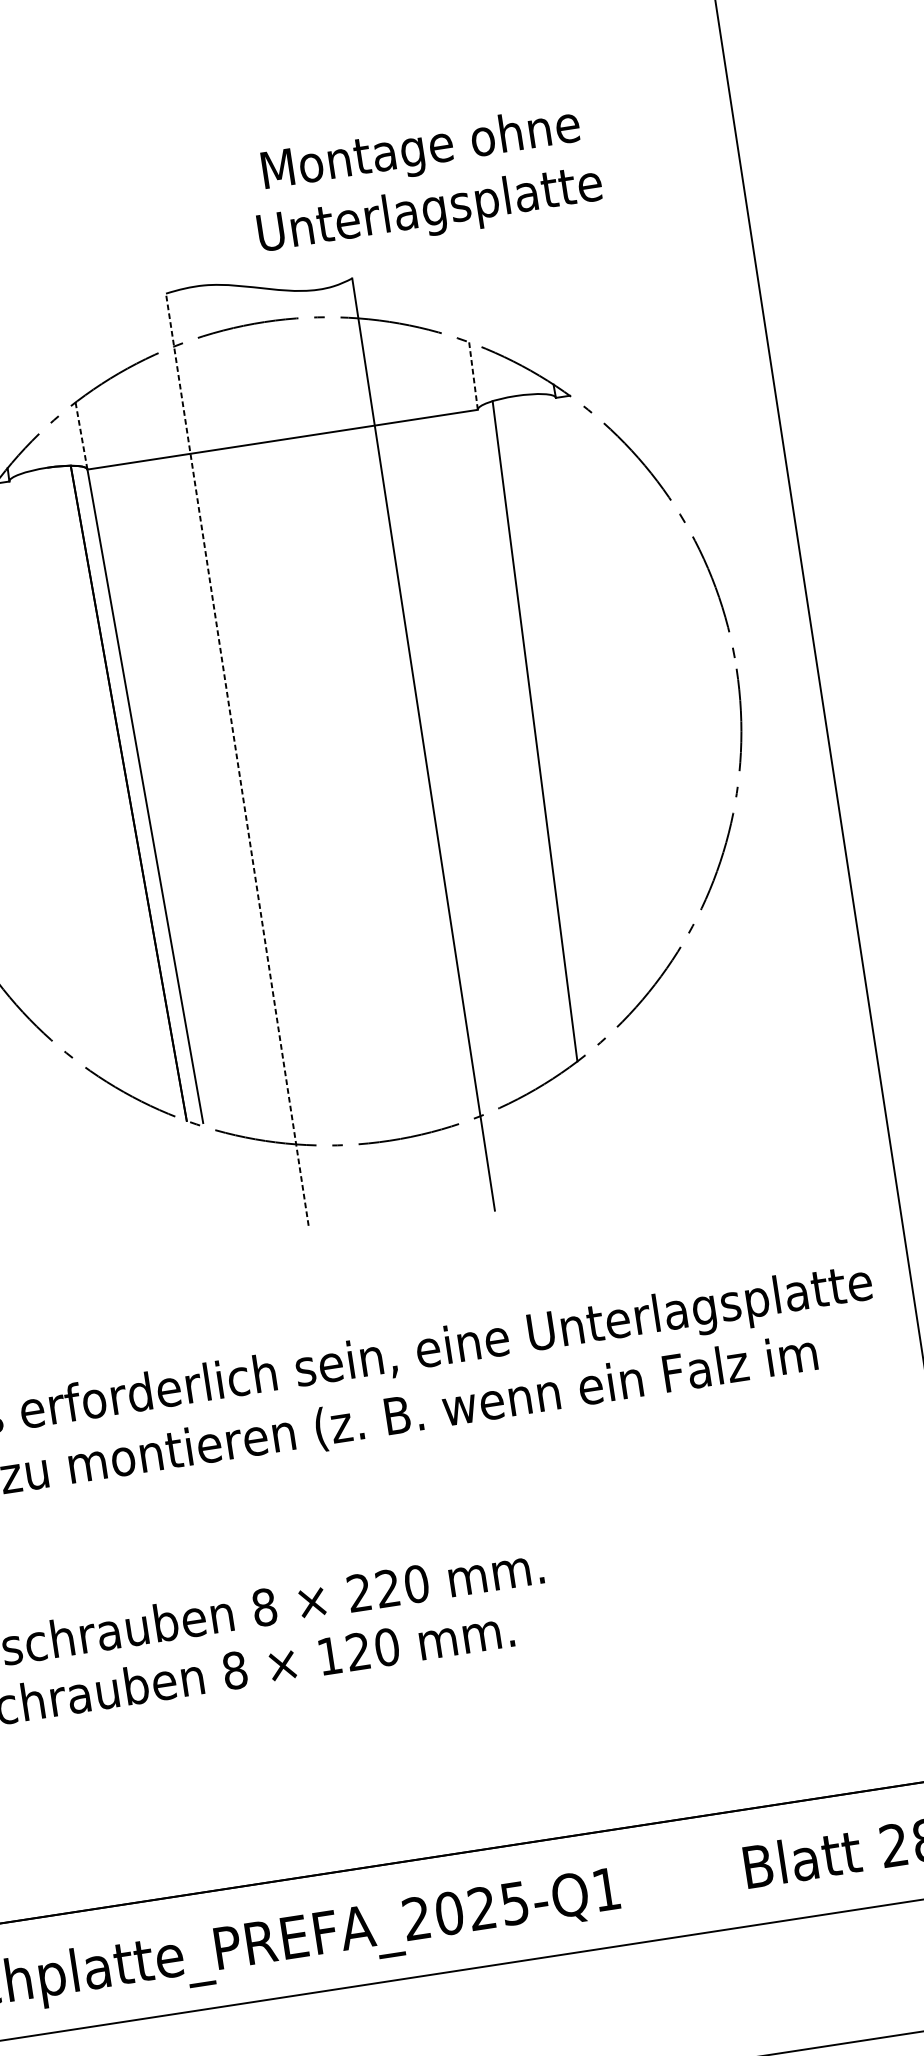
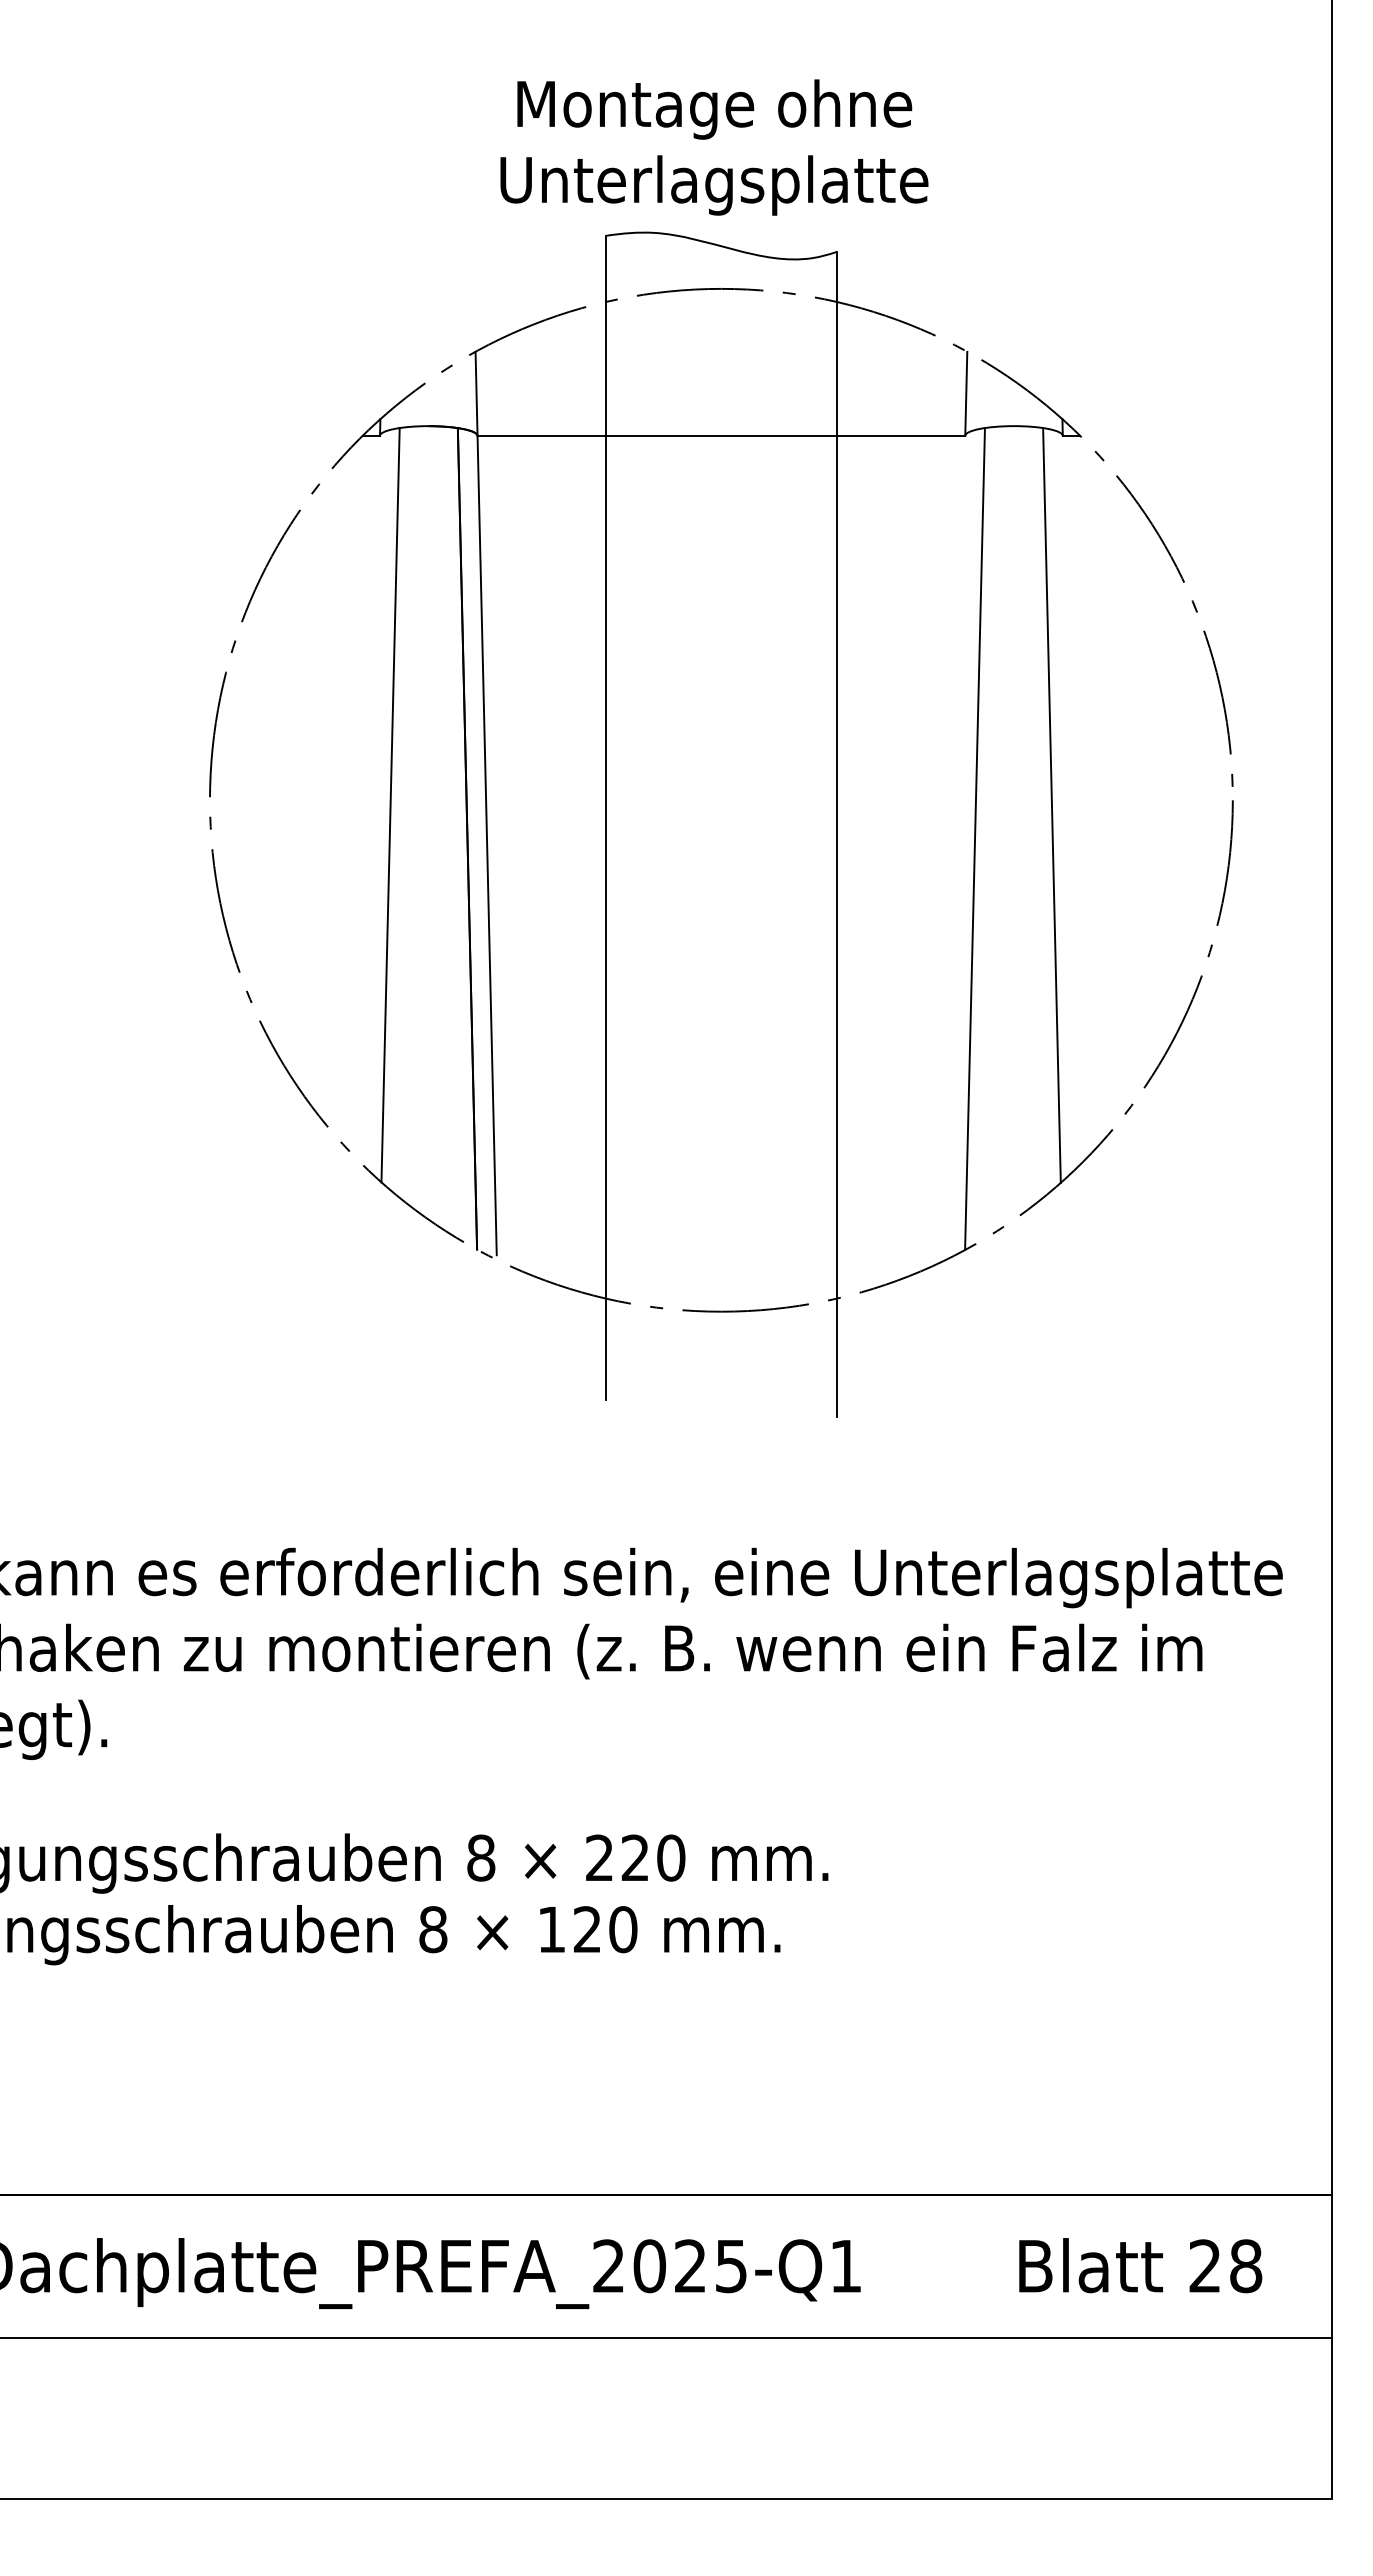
text: (425, 181) -> (714, 147), moved
line: (473, 376) -> (966, 394), dashed -> solid
line: (81, 436) -> (476, 394), dashed -> solid
line: (592, 695) -> (1051, 805), added
line: (237, 759) -> (606, 817), dashed -> solid
line: (63, 776) -> (390, 805), added

